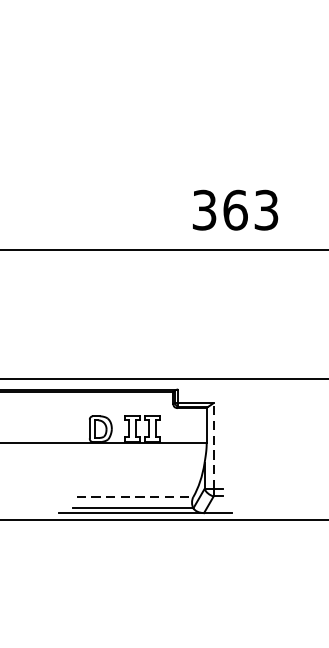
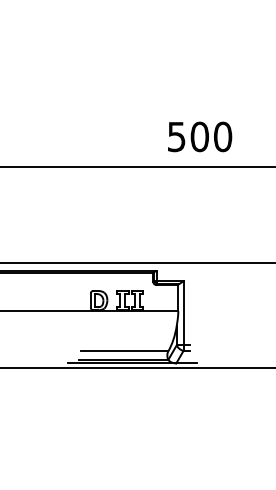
text: (236, 209) -> (200, 136), 363 -> 500
line: (213, 445) -> (183, 312), dashed -> solid
line: (134, 497) -> (124, 351), dashed -> solid

